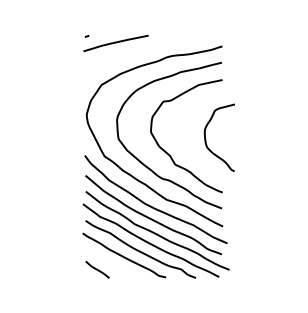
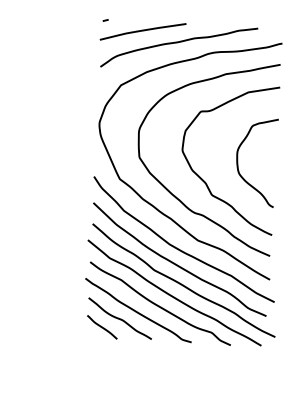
curve: (141, 51) -> (175, 44), added
curve: (206, 139) -> (238, 163), moved
curve: (110, 262) -> (119, 318), added

